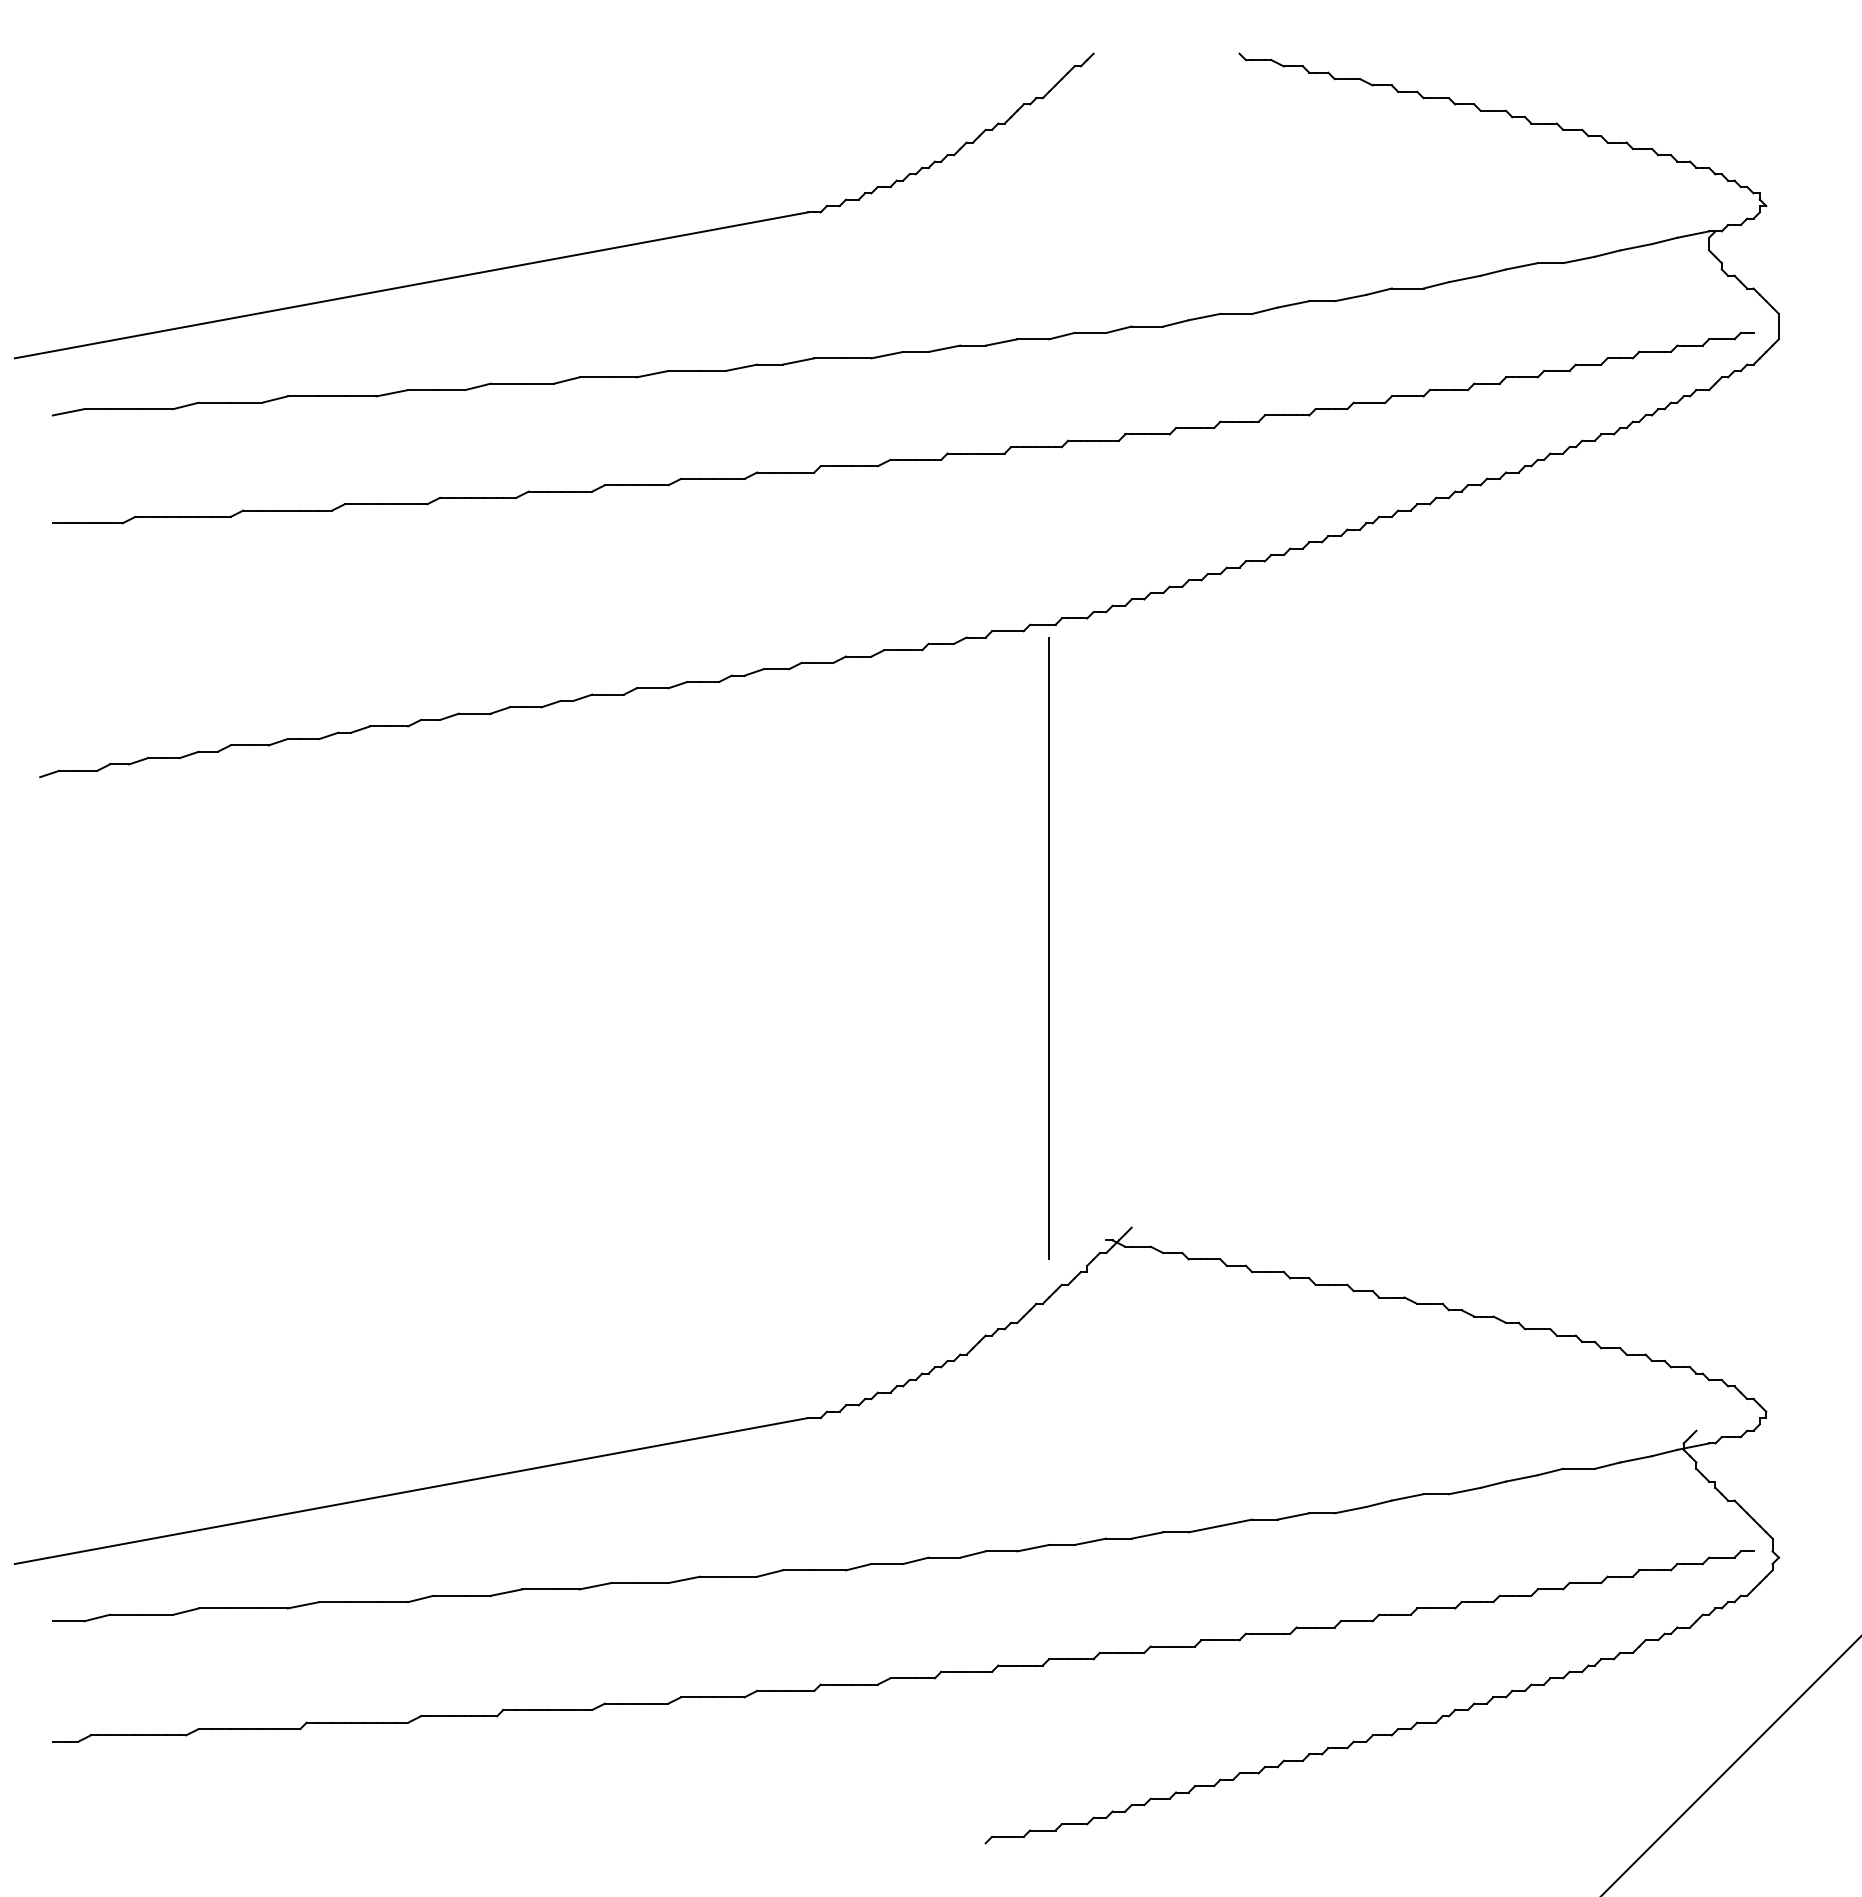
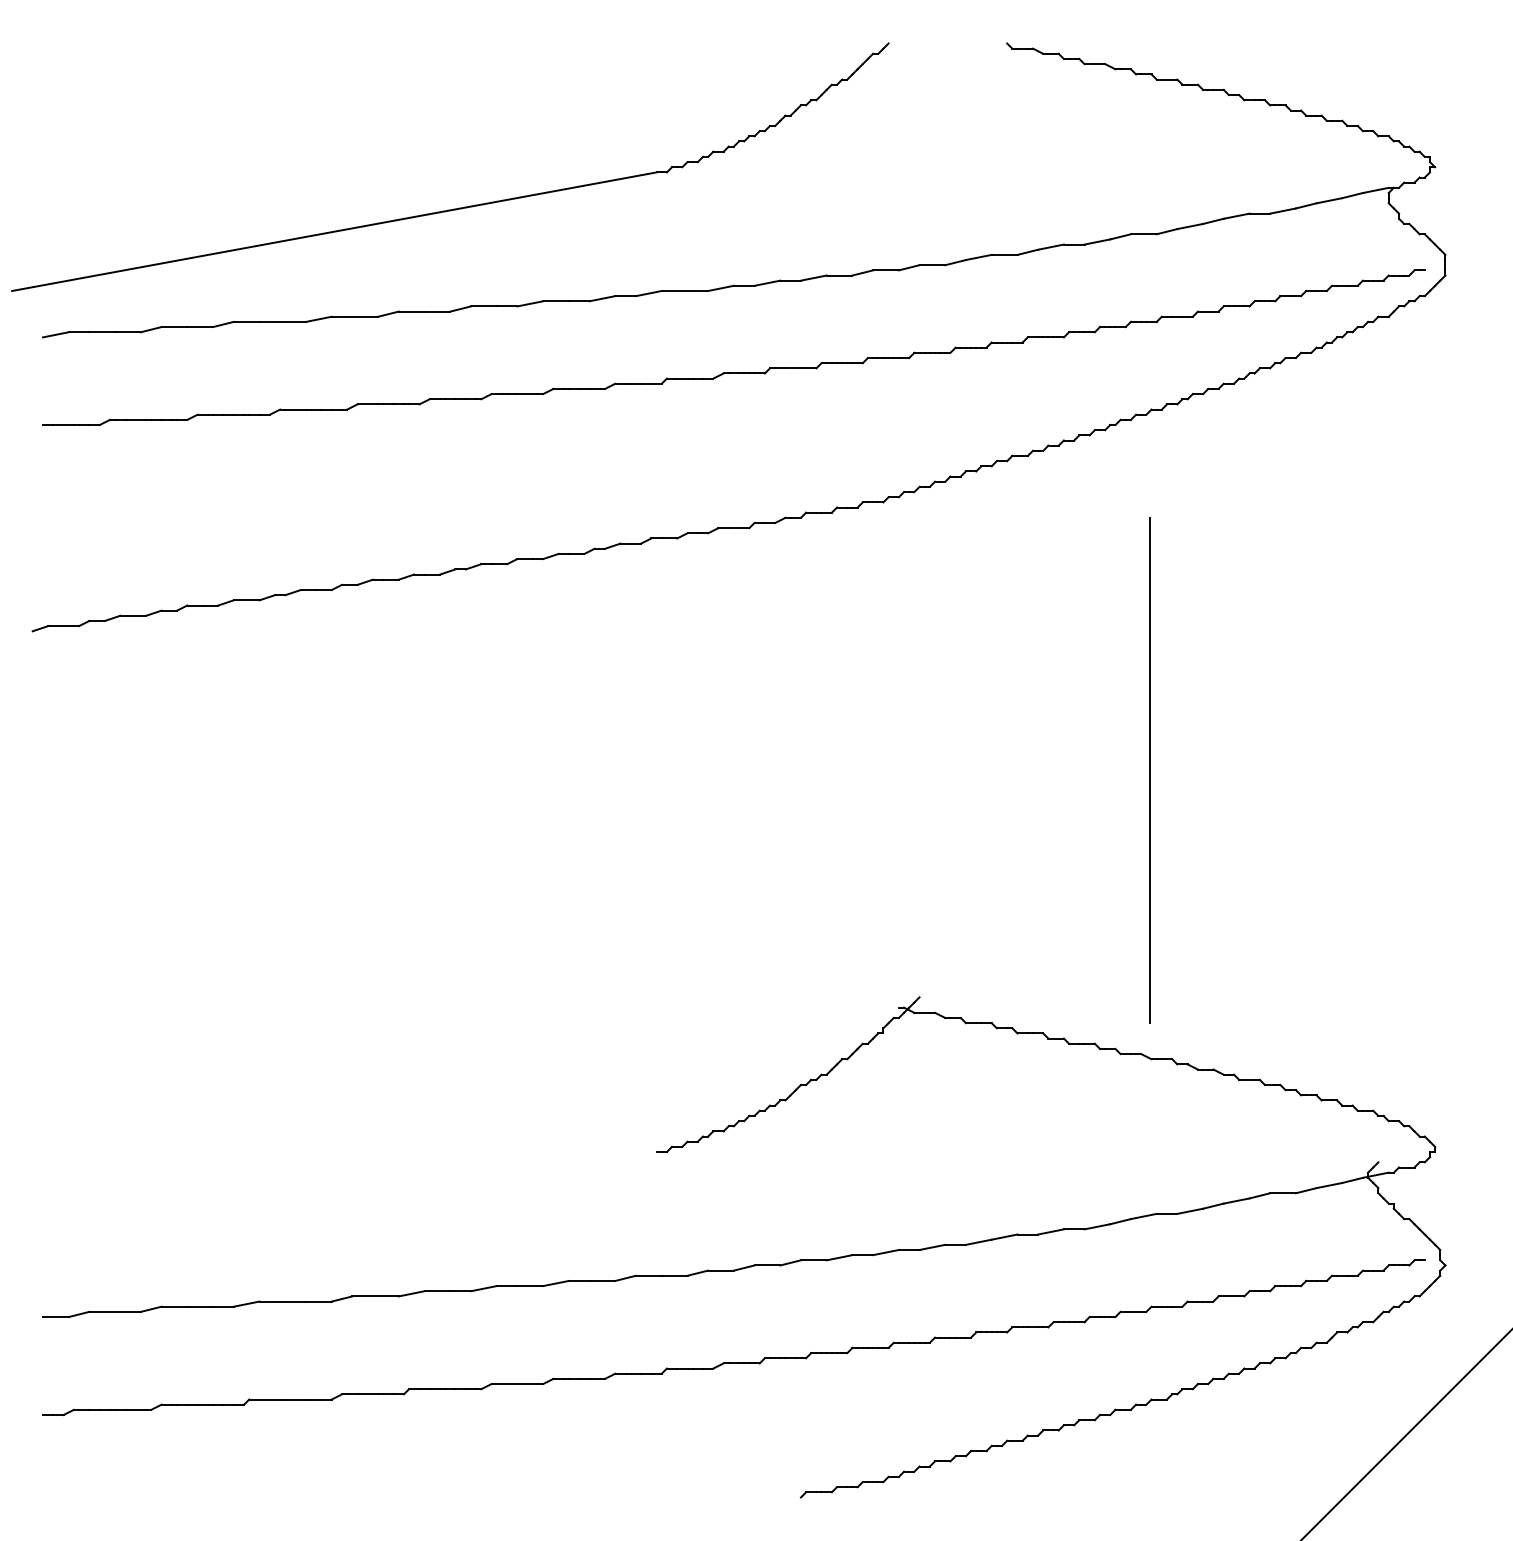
line: (1048, 948) -> (1149, 770), moved
line: (411, 1491) -> (334, 1211), removed

